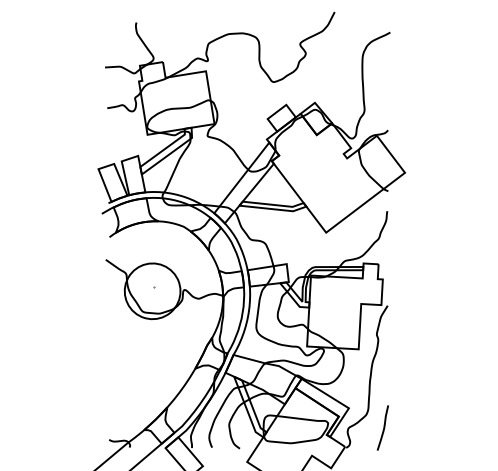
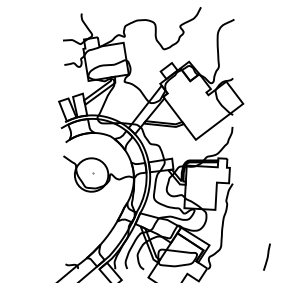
line: (383, 426) -> (267, 256), moved

